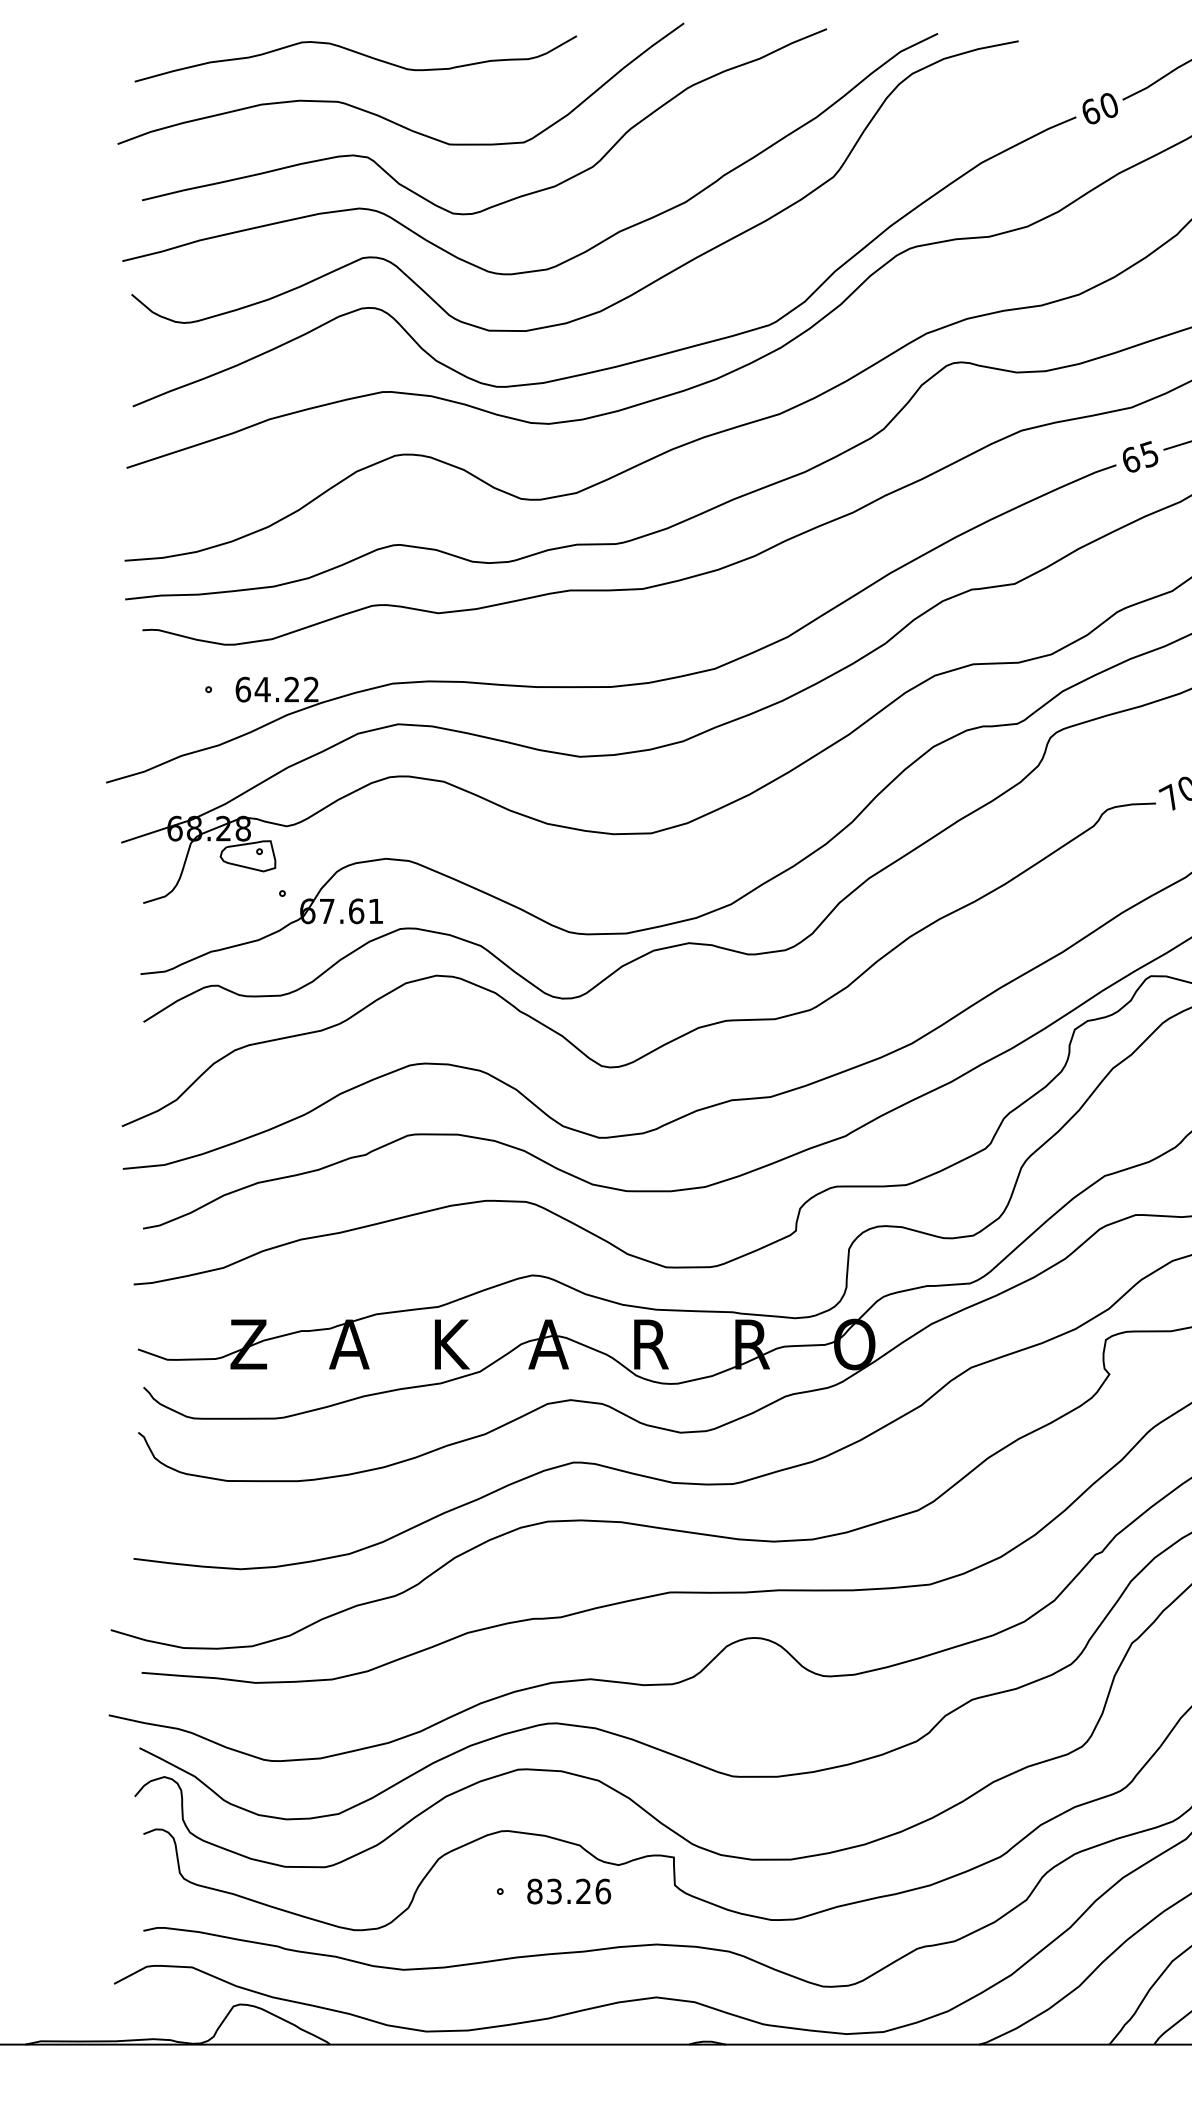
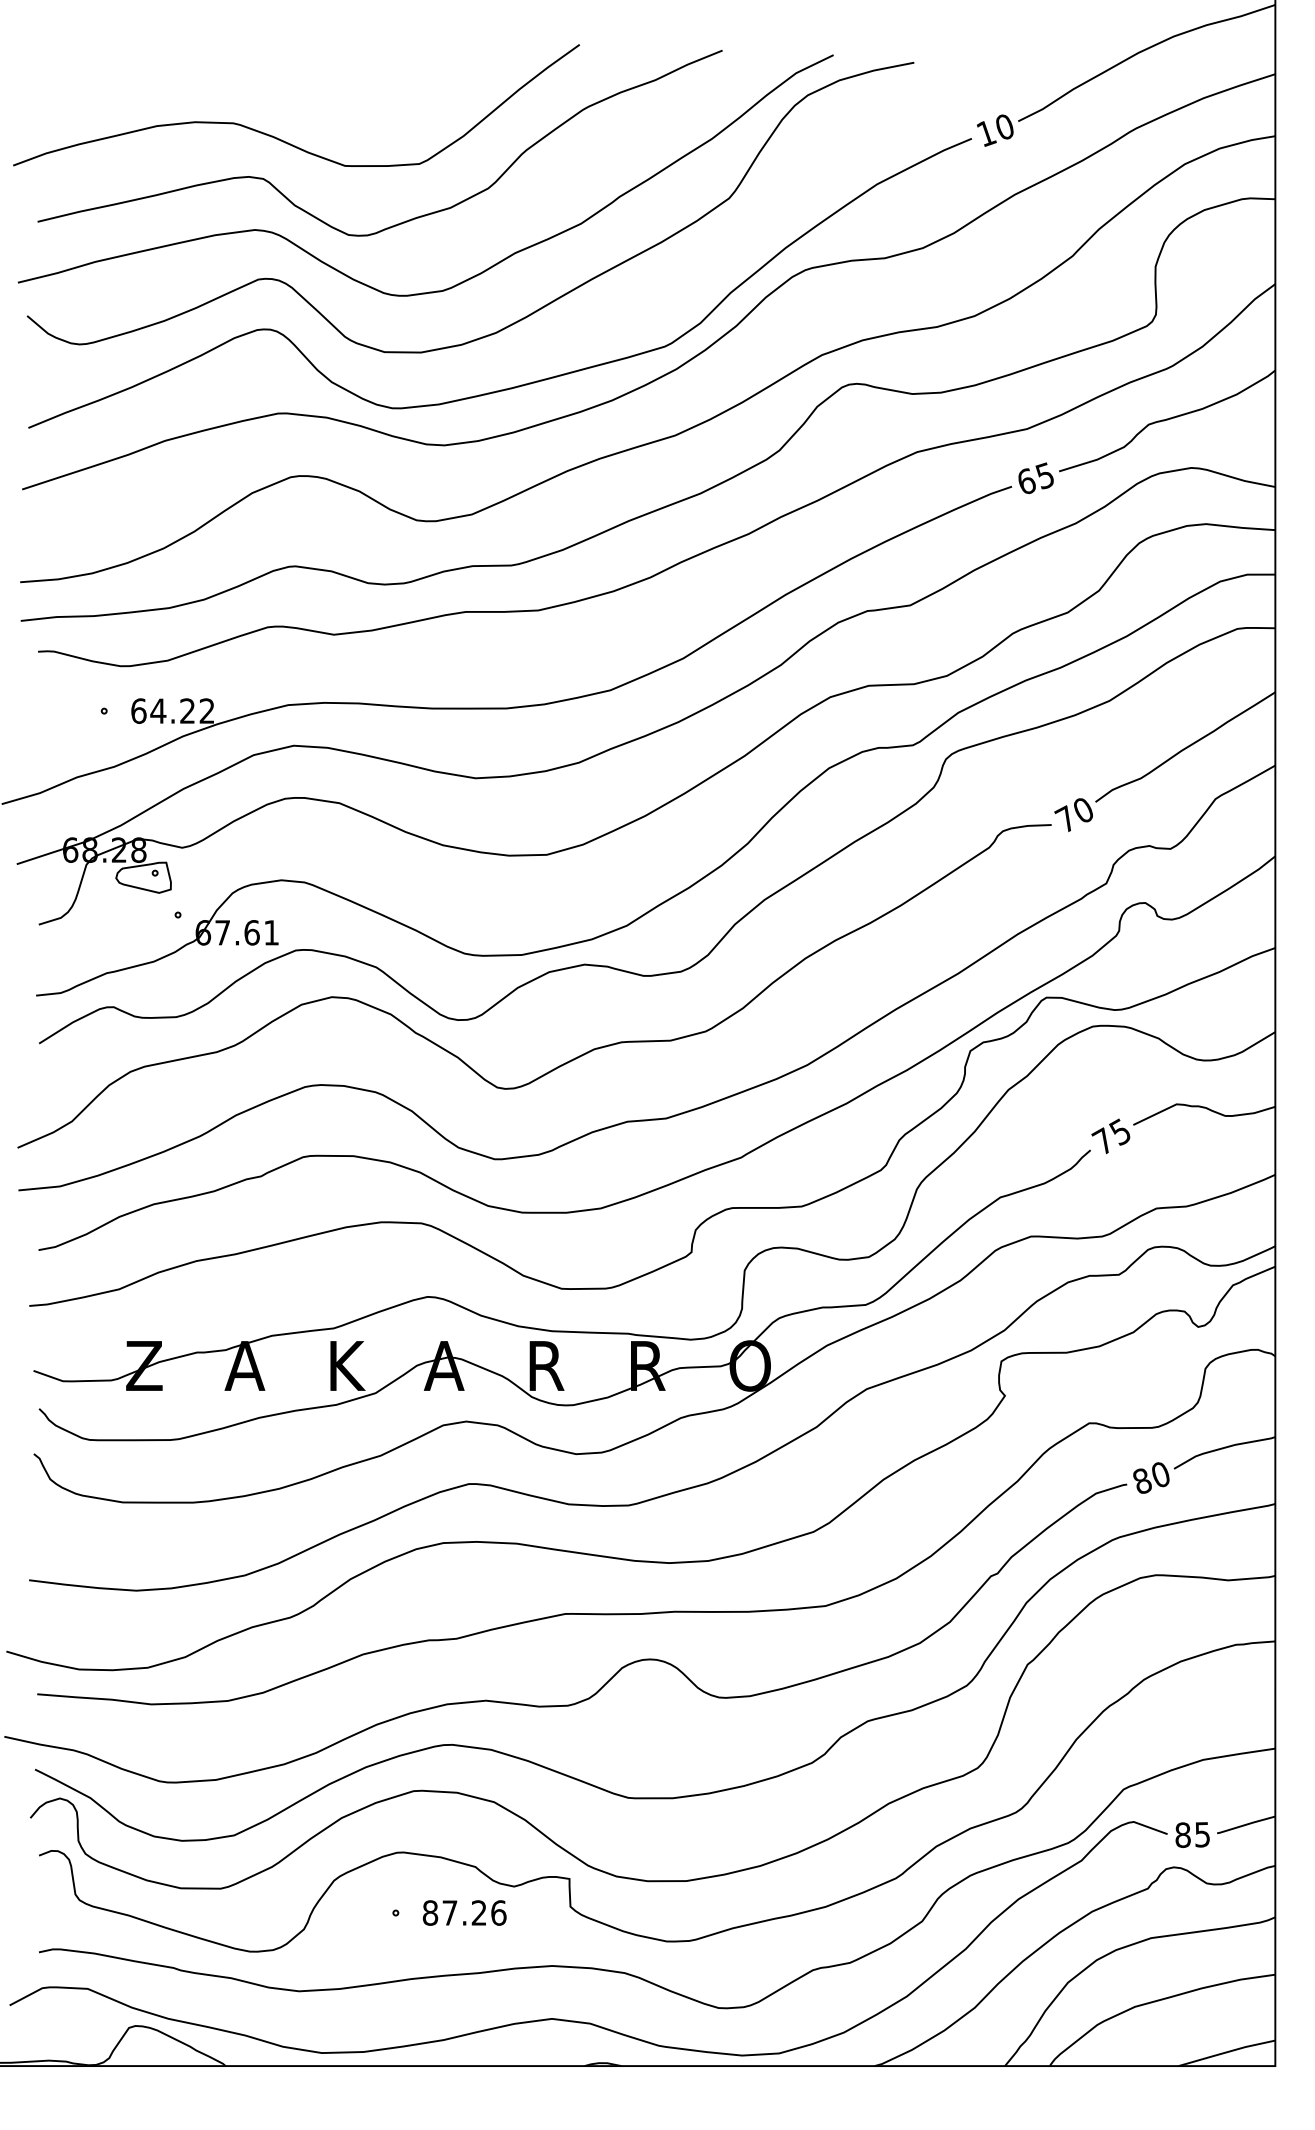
curve: (357, 54) -> (253, 75), removed
text: (1090, 112) -> (986, 133), 60 -> 10
text: (553, 1891) -> (449, 1912), 83.26 -> 87.26

